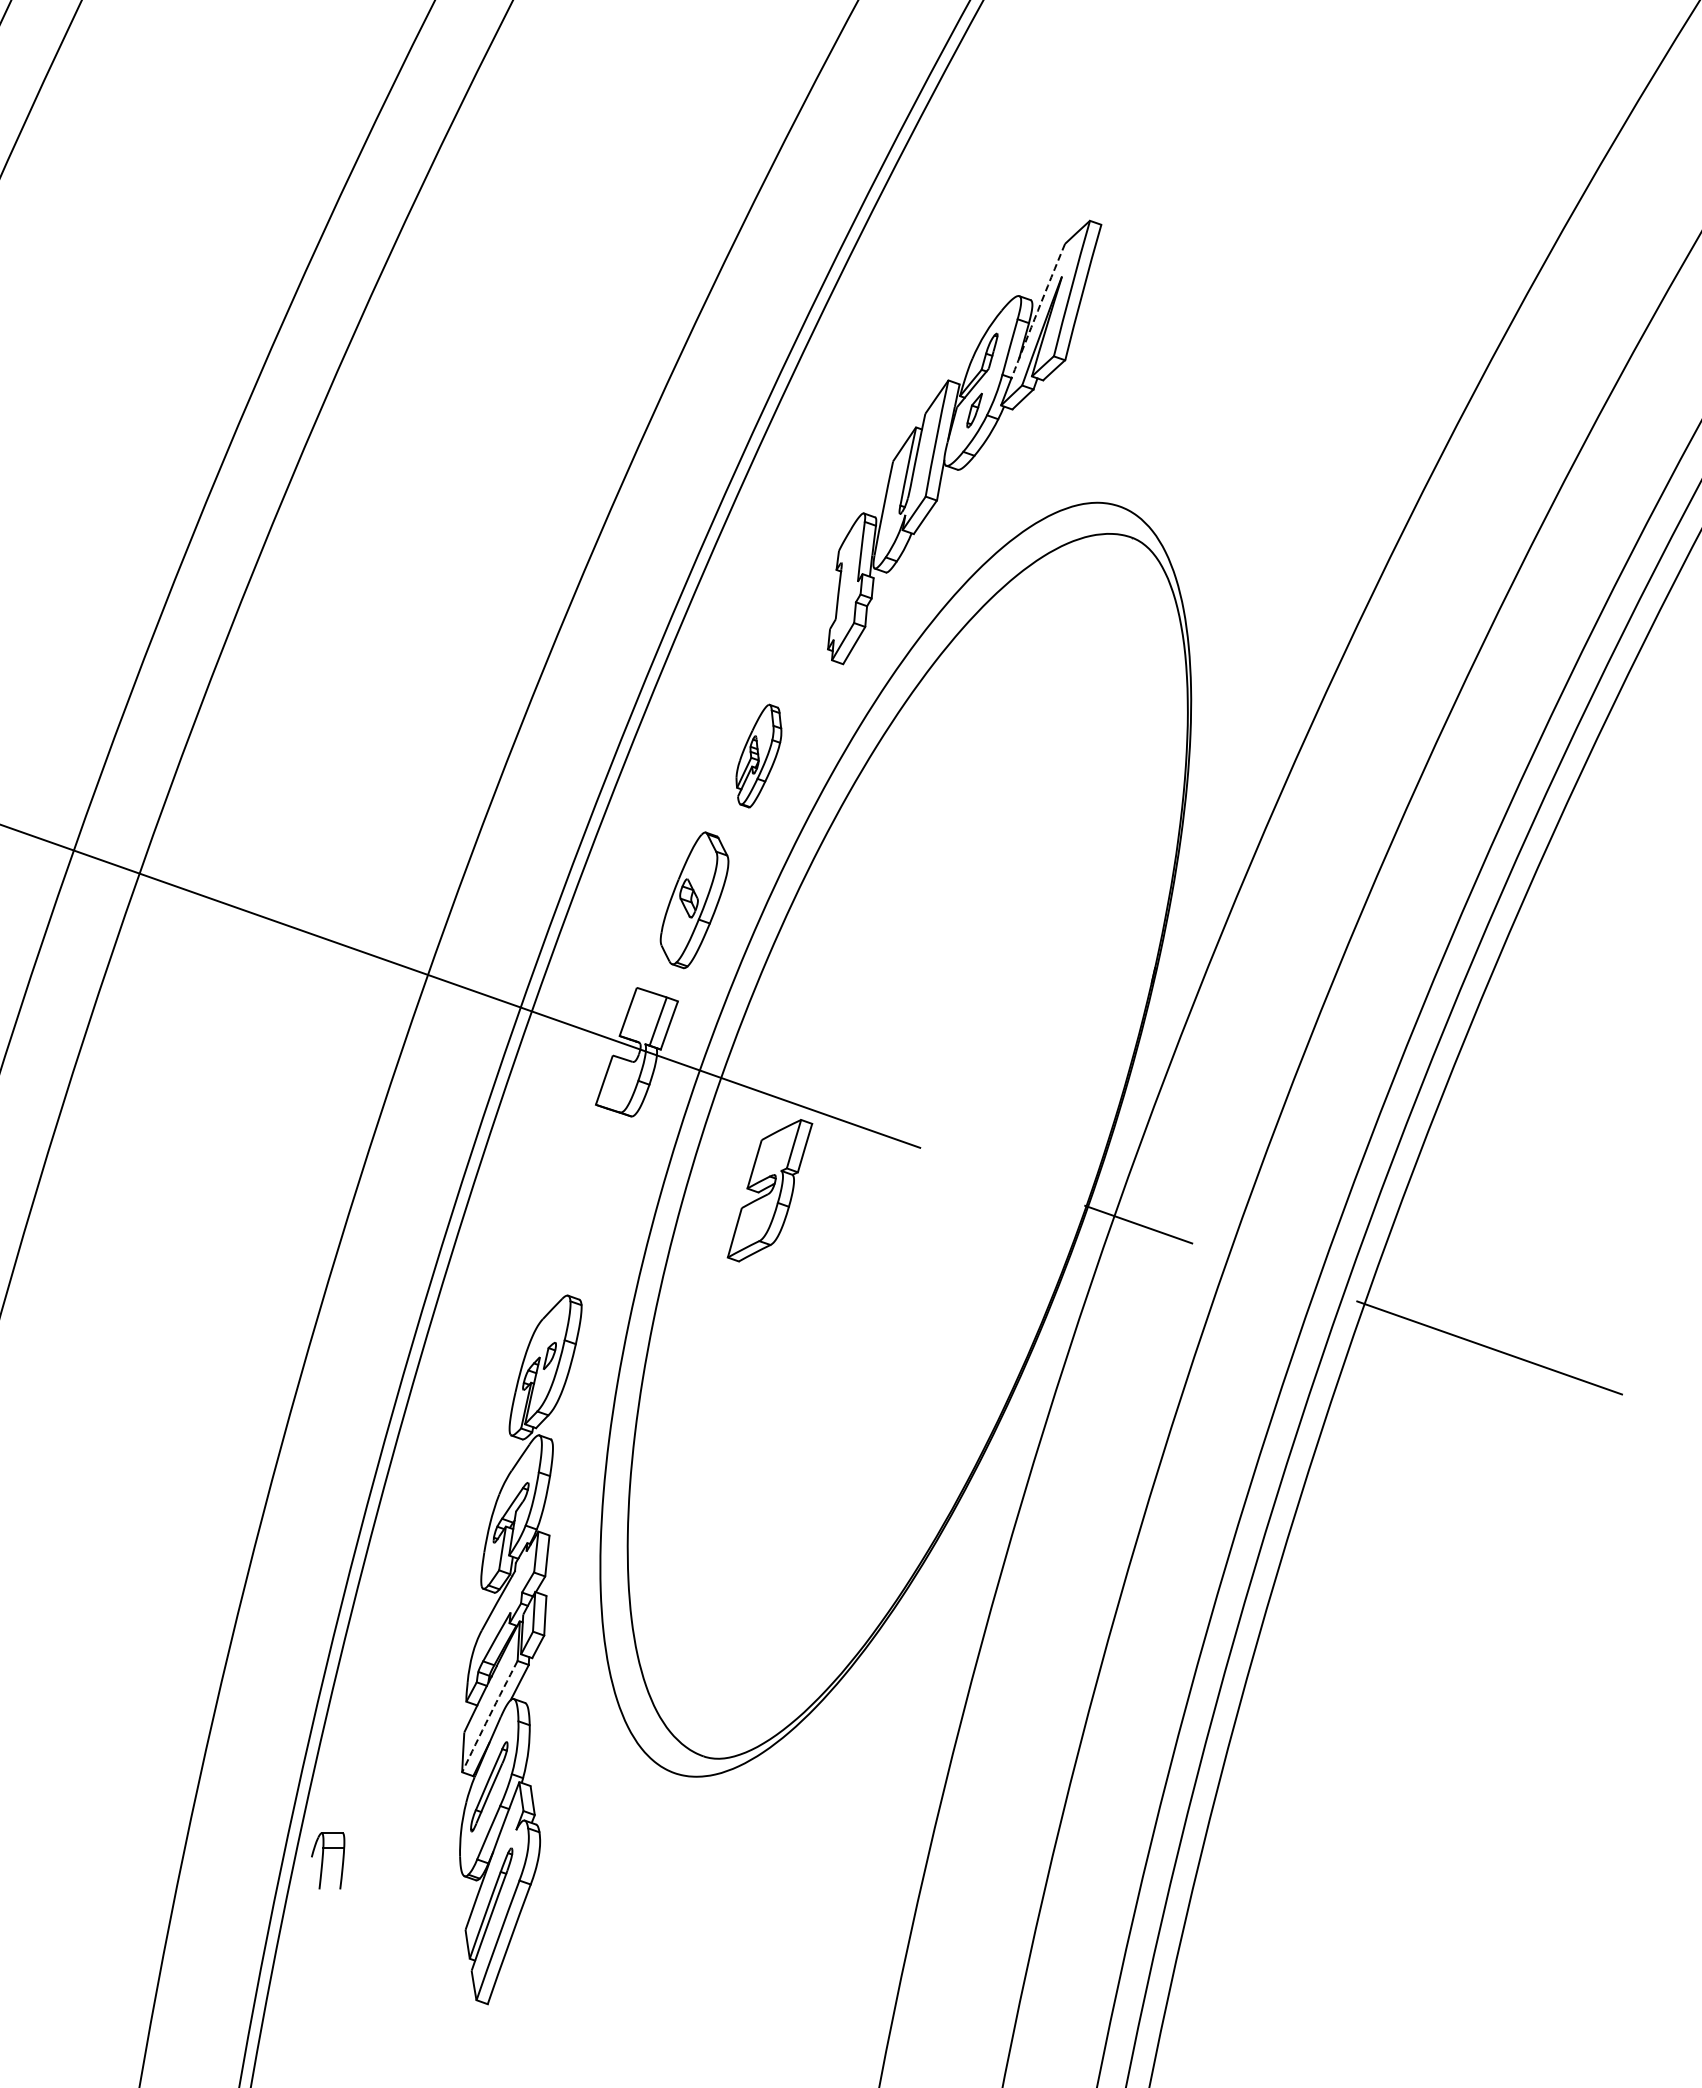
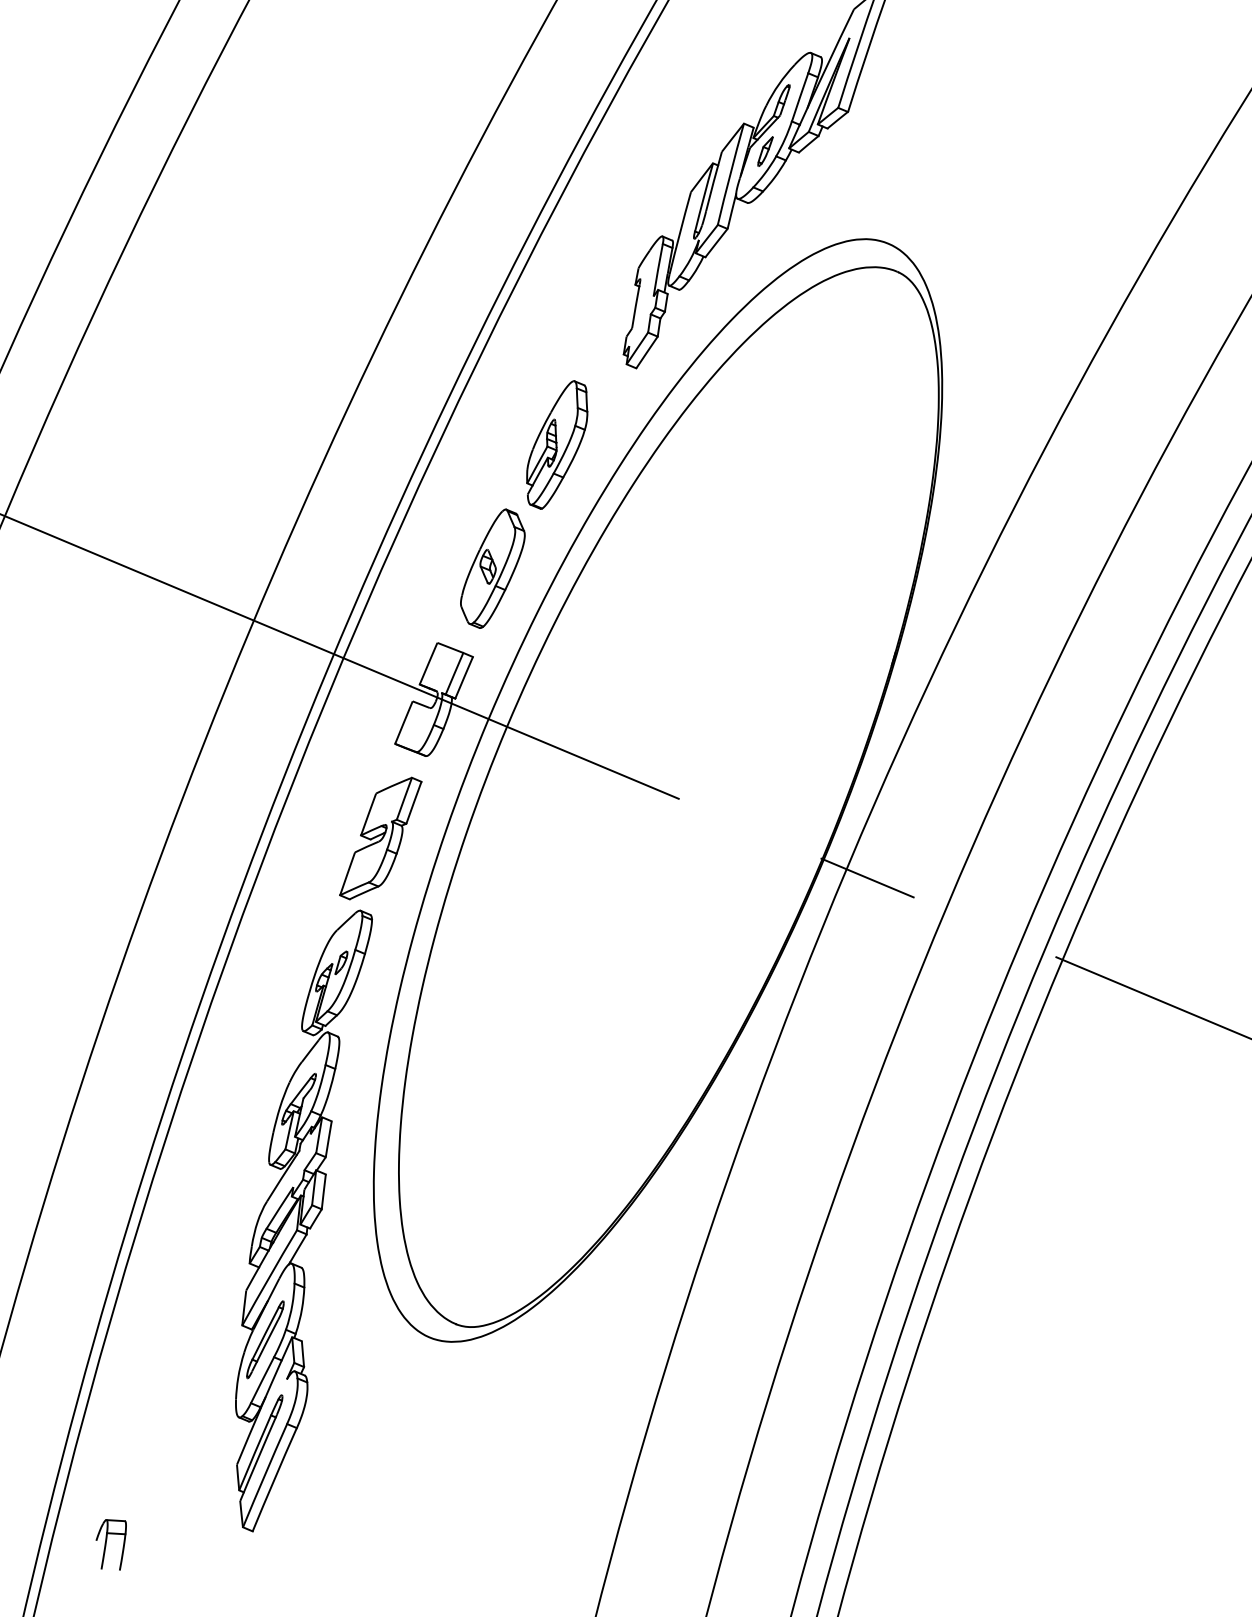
arc: (1037, 310) -> (826, 66), dashed -> solid
part: (758, 755) -> (556, 444), size x1.43
part: (769, 1190) -> (380, 838), moved
arc: (489, 1716) -> (269, 1277), dashed -> solid
part: (328, 1860) -> (110, 1544), moved

